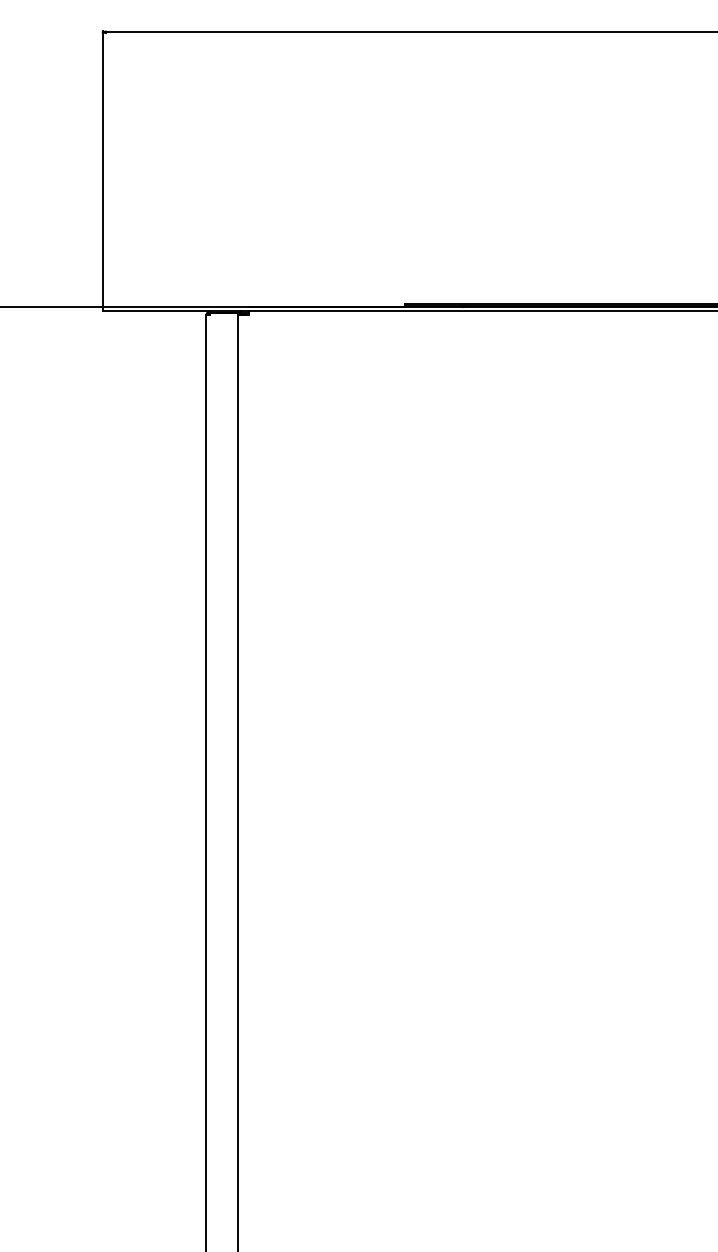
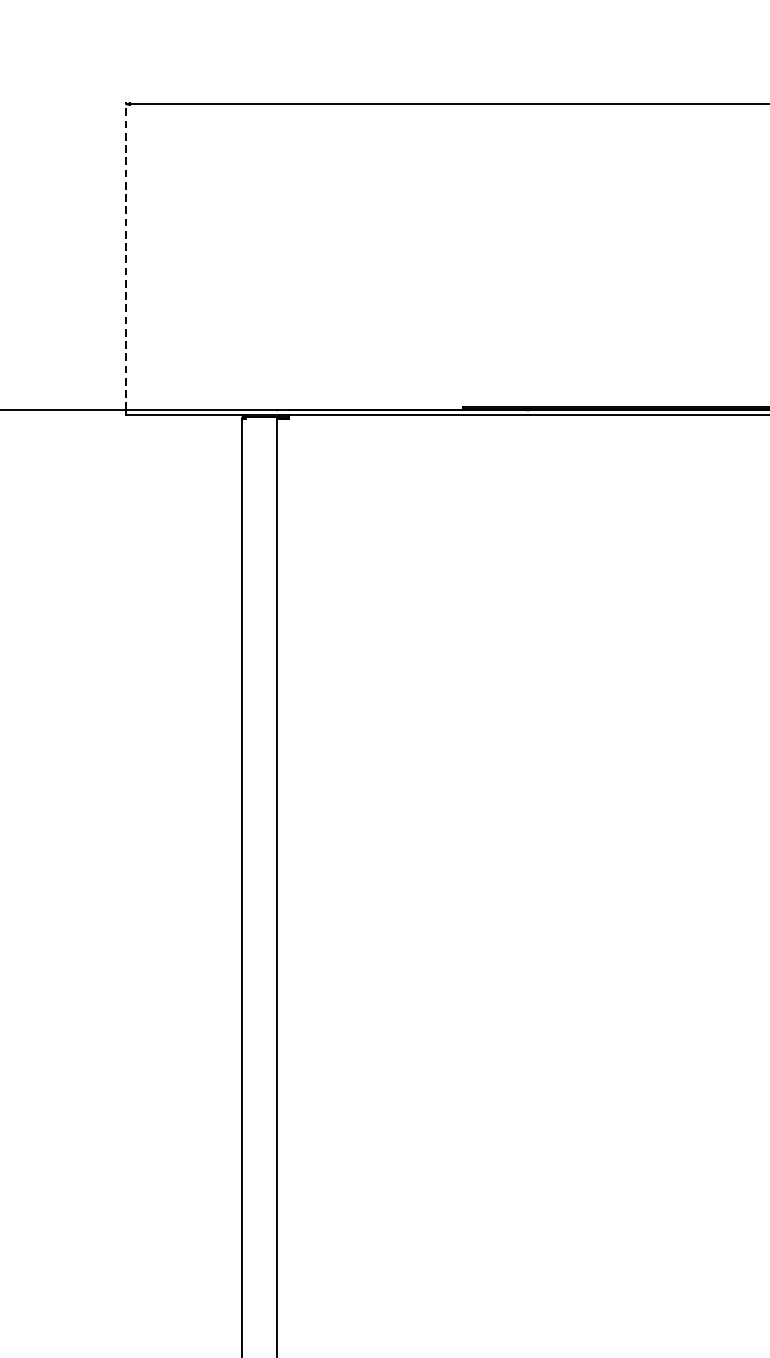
line: (102, 168) -> (126, 255), solid -> dashed

